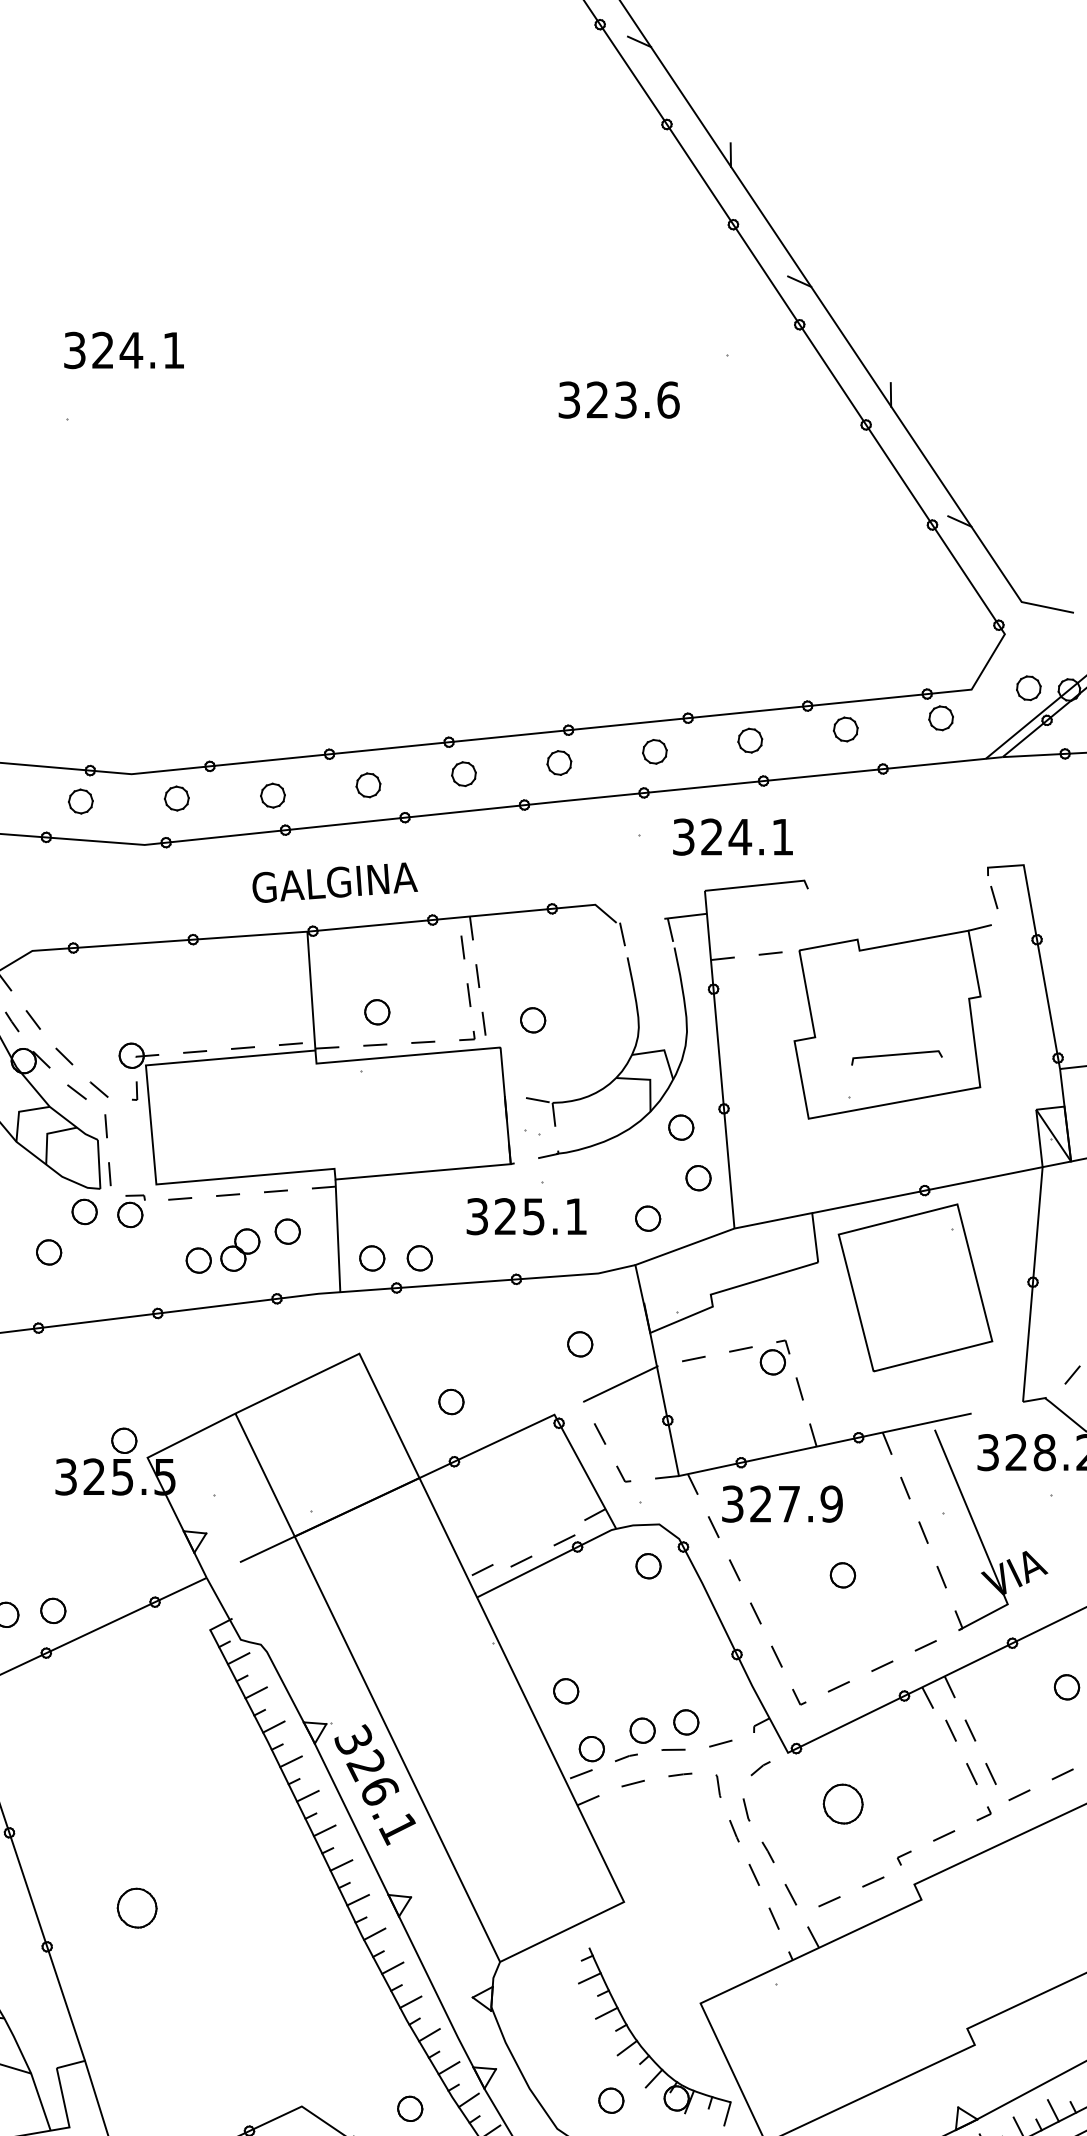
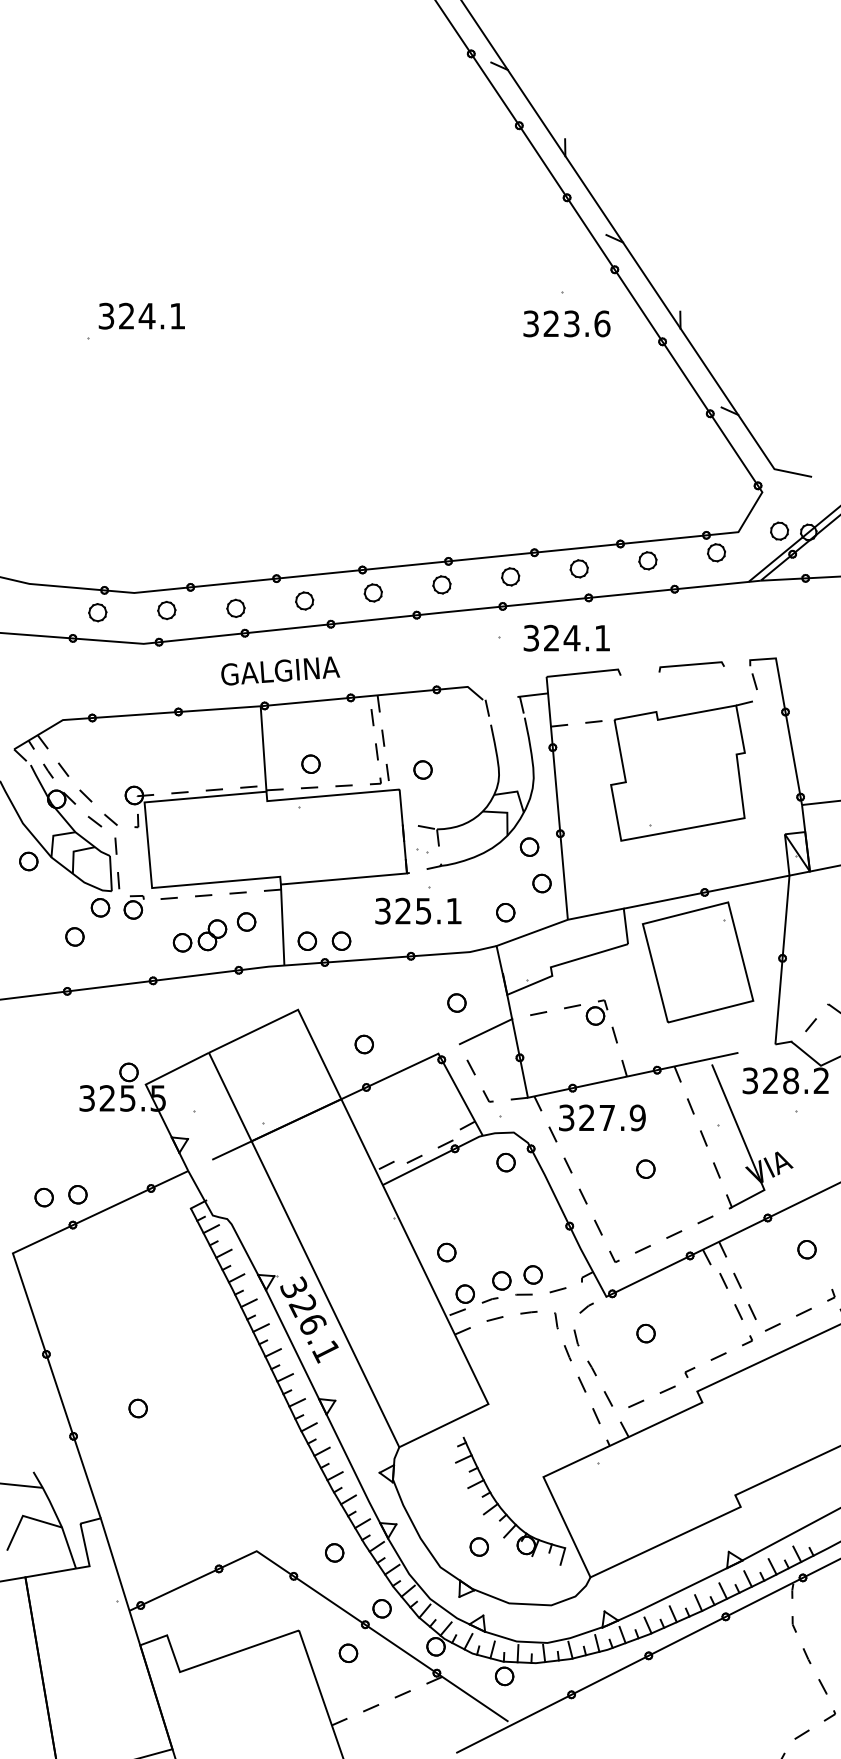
text: (123, 349) -> (141, 315), moved
text: (618, 399) -> (566, 323), moved
line: (896, 1055) -> (691, 665), moved
part: (842, 1803) -> (645, 1333), size x0.62
part: (136, 1908) -> (137, 1408), size x0.62

